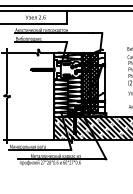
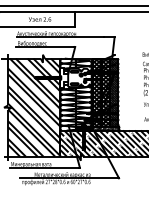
hatch: (101, 82) -> (113, 92), added
hatch: (28, 95) -> (32, 106), added

